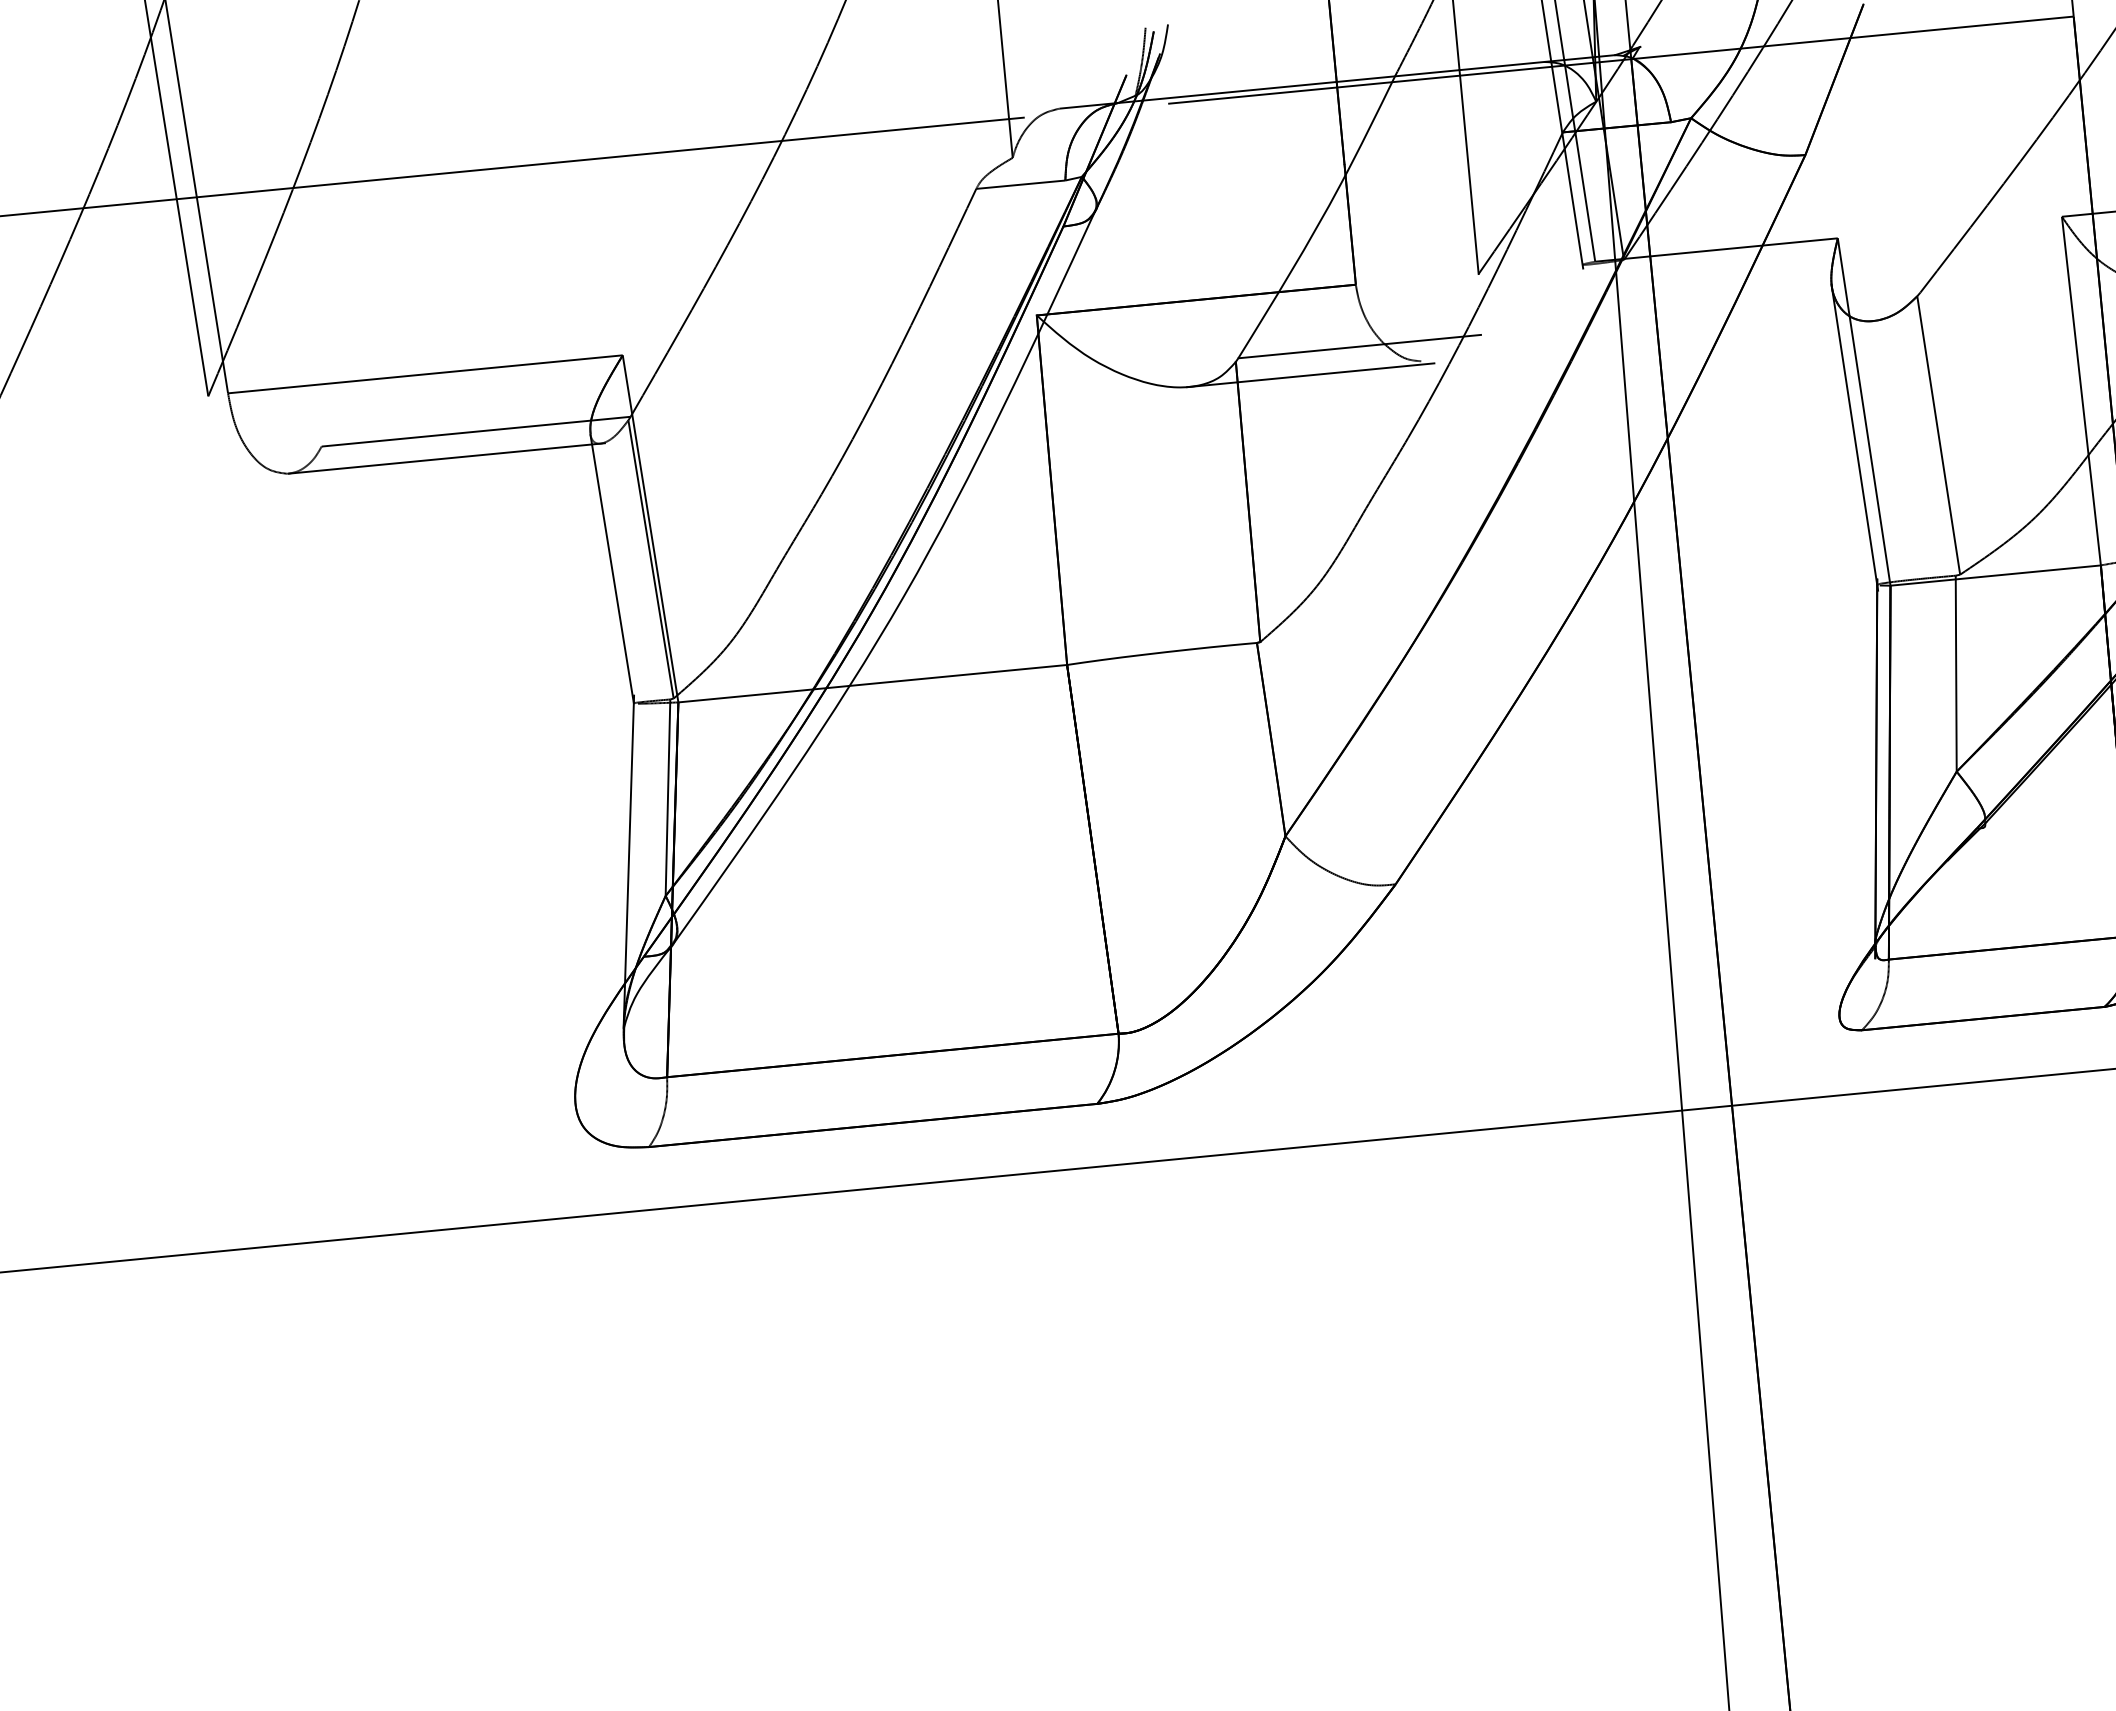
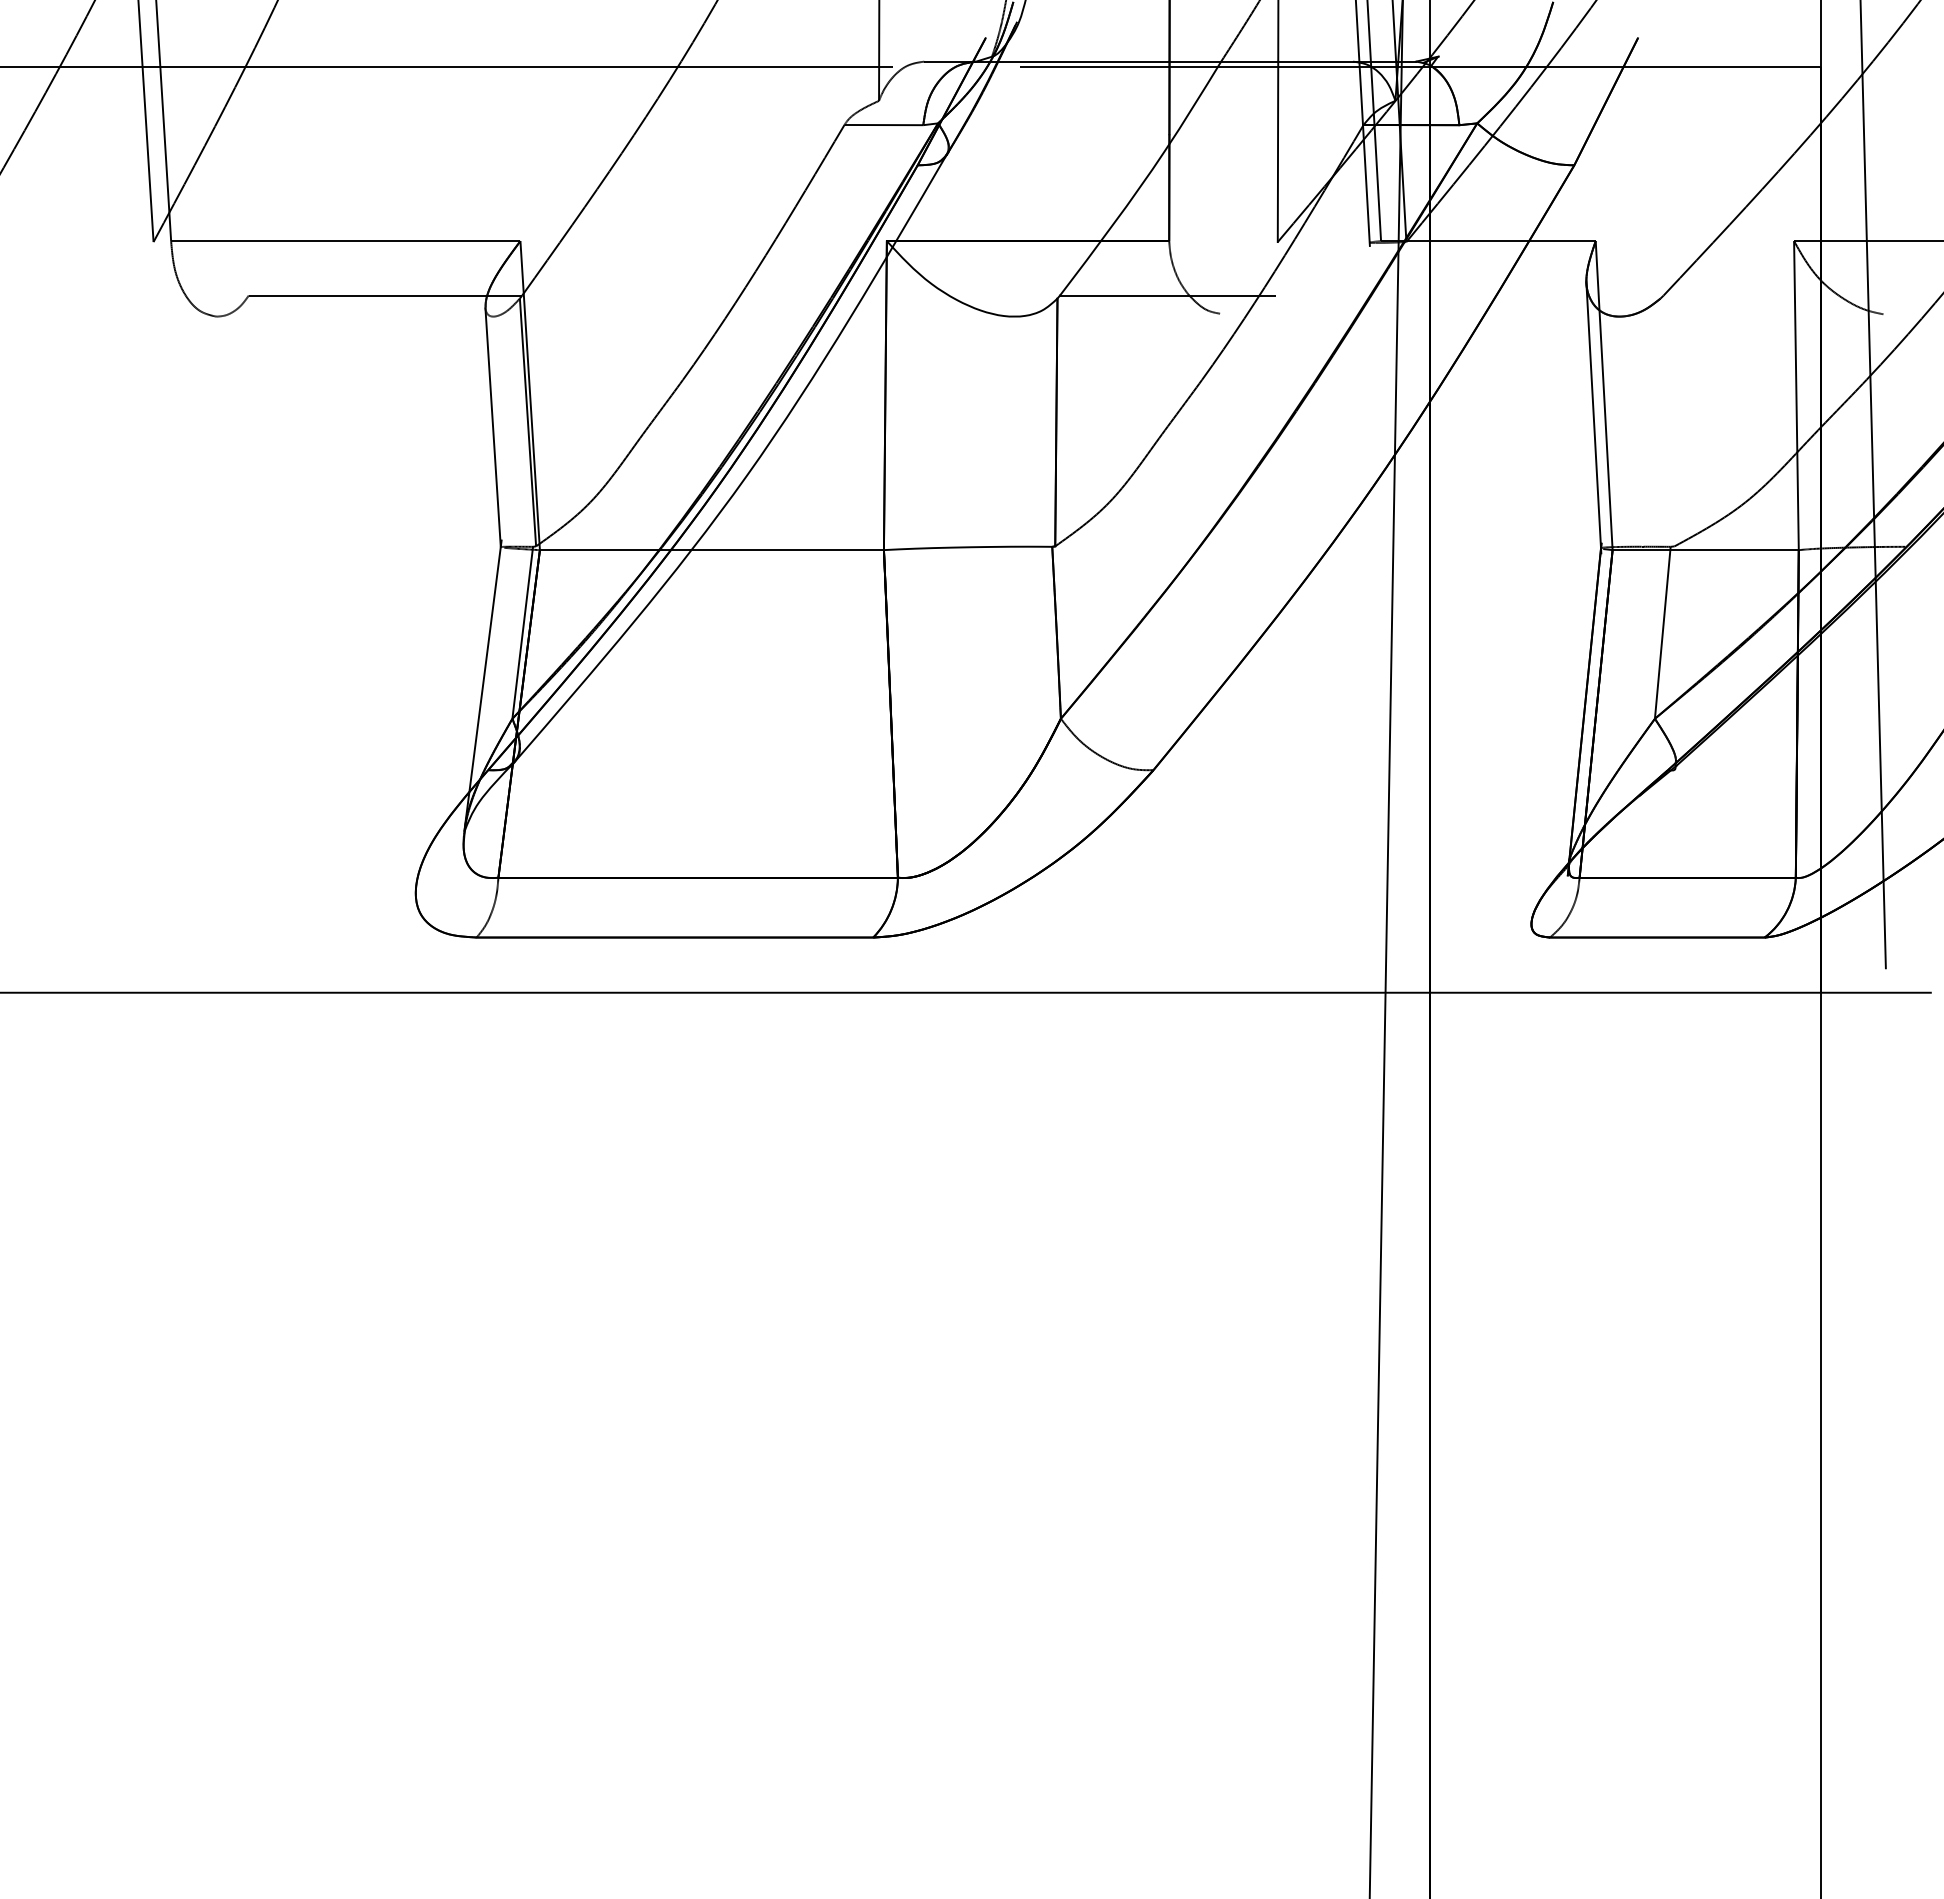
line: (1310, 375) -> (1121, 316), removed
line: (1938, 435) -> (1667, 422), removed
line: (446, 458) -> (357, 316), removed

